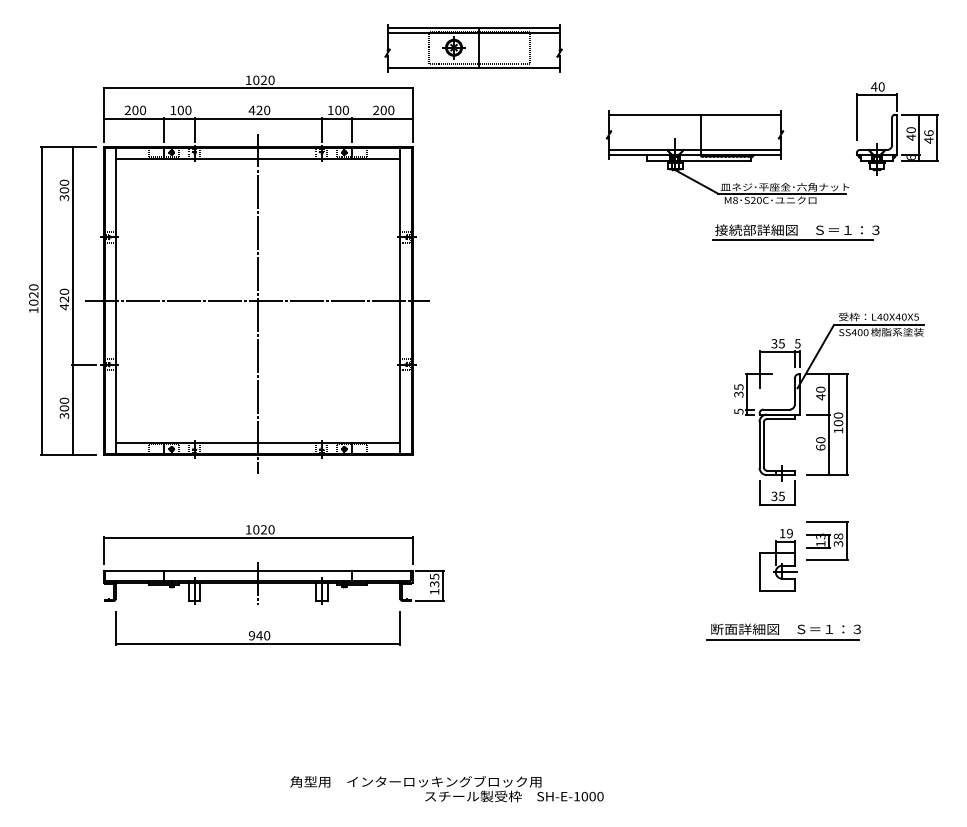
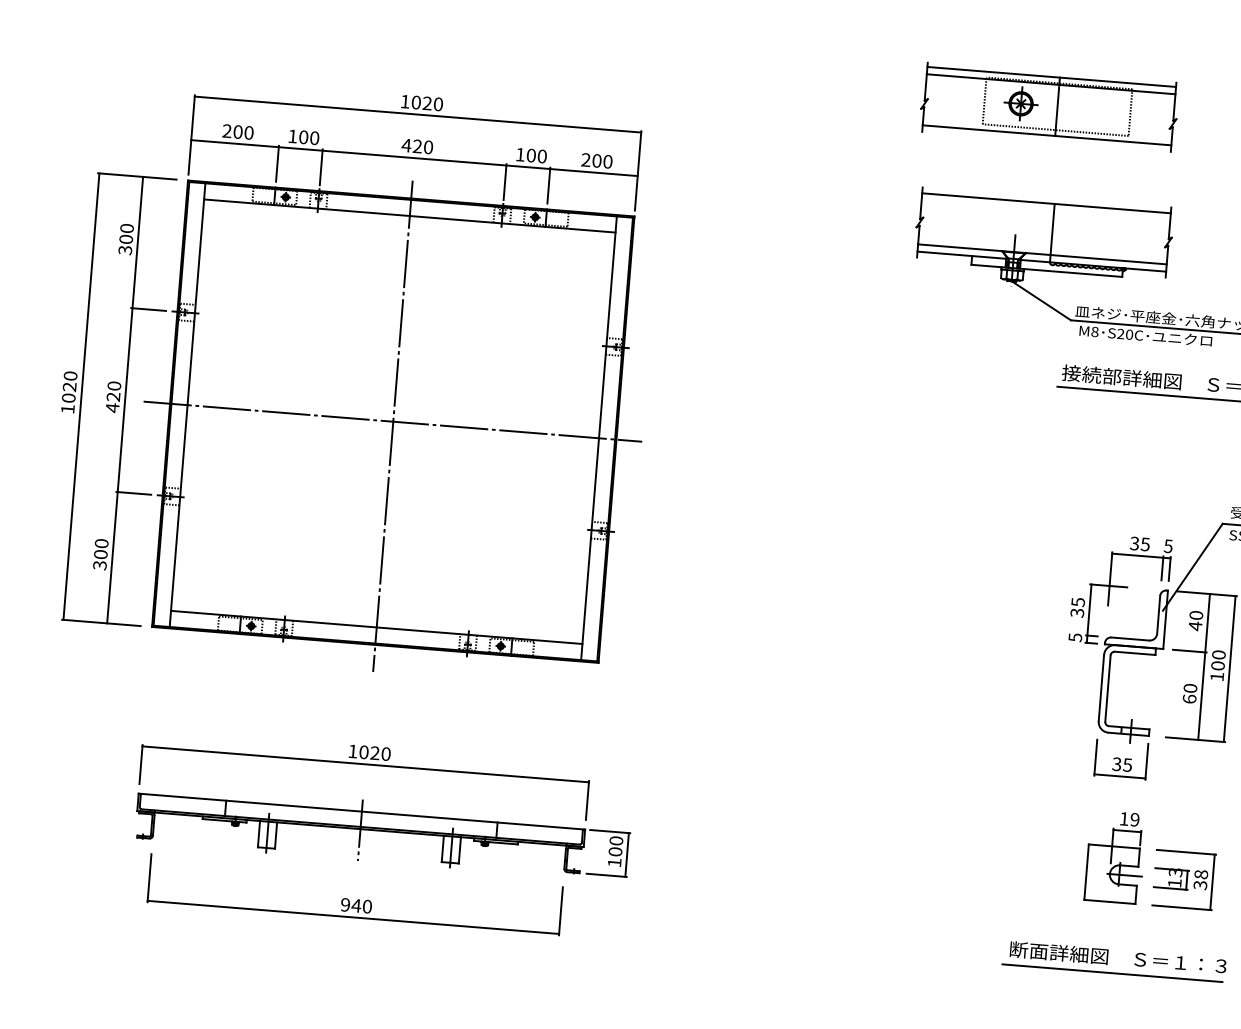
part: (473, 48) -> (1049, 107), moved
line: (83, 237) -> (148, 309), added
part: (827, 540) -> (1184, 879), moved
text: (434, 580) -> (615, 846), 135 -> 100

